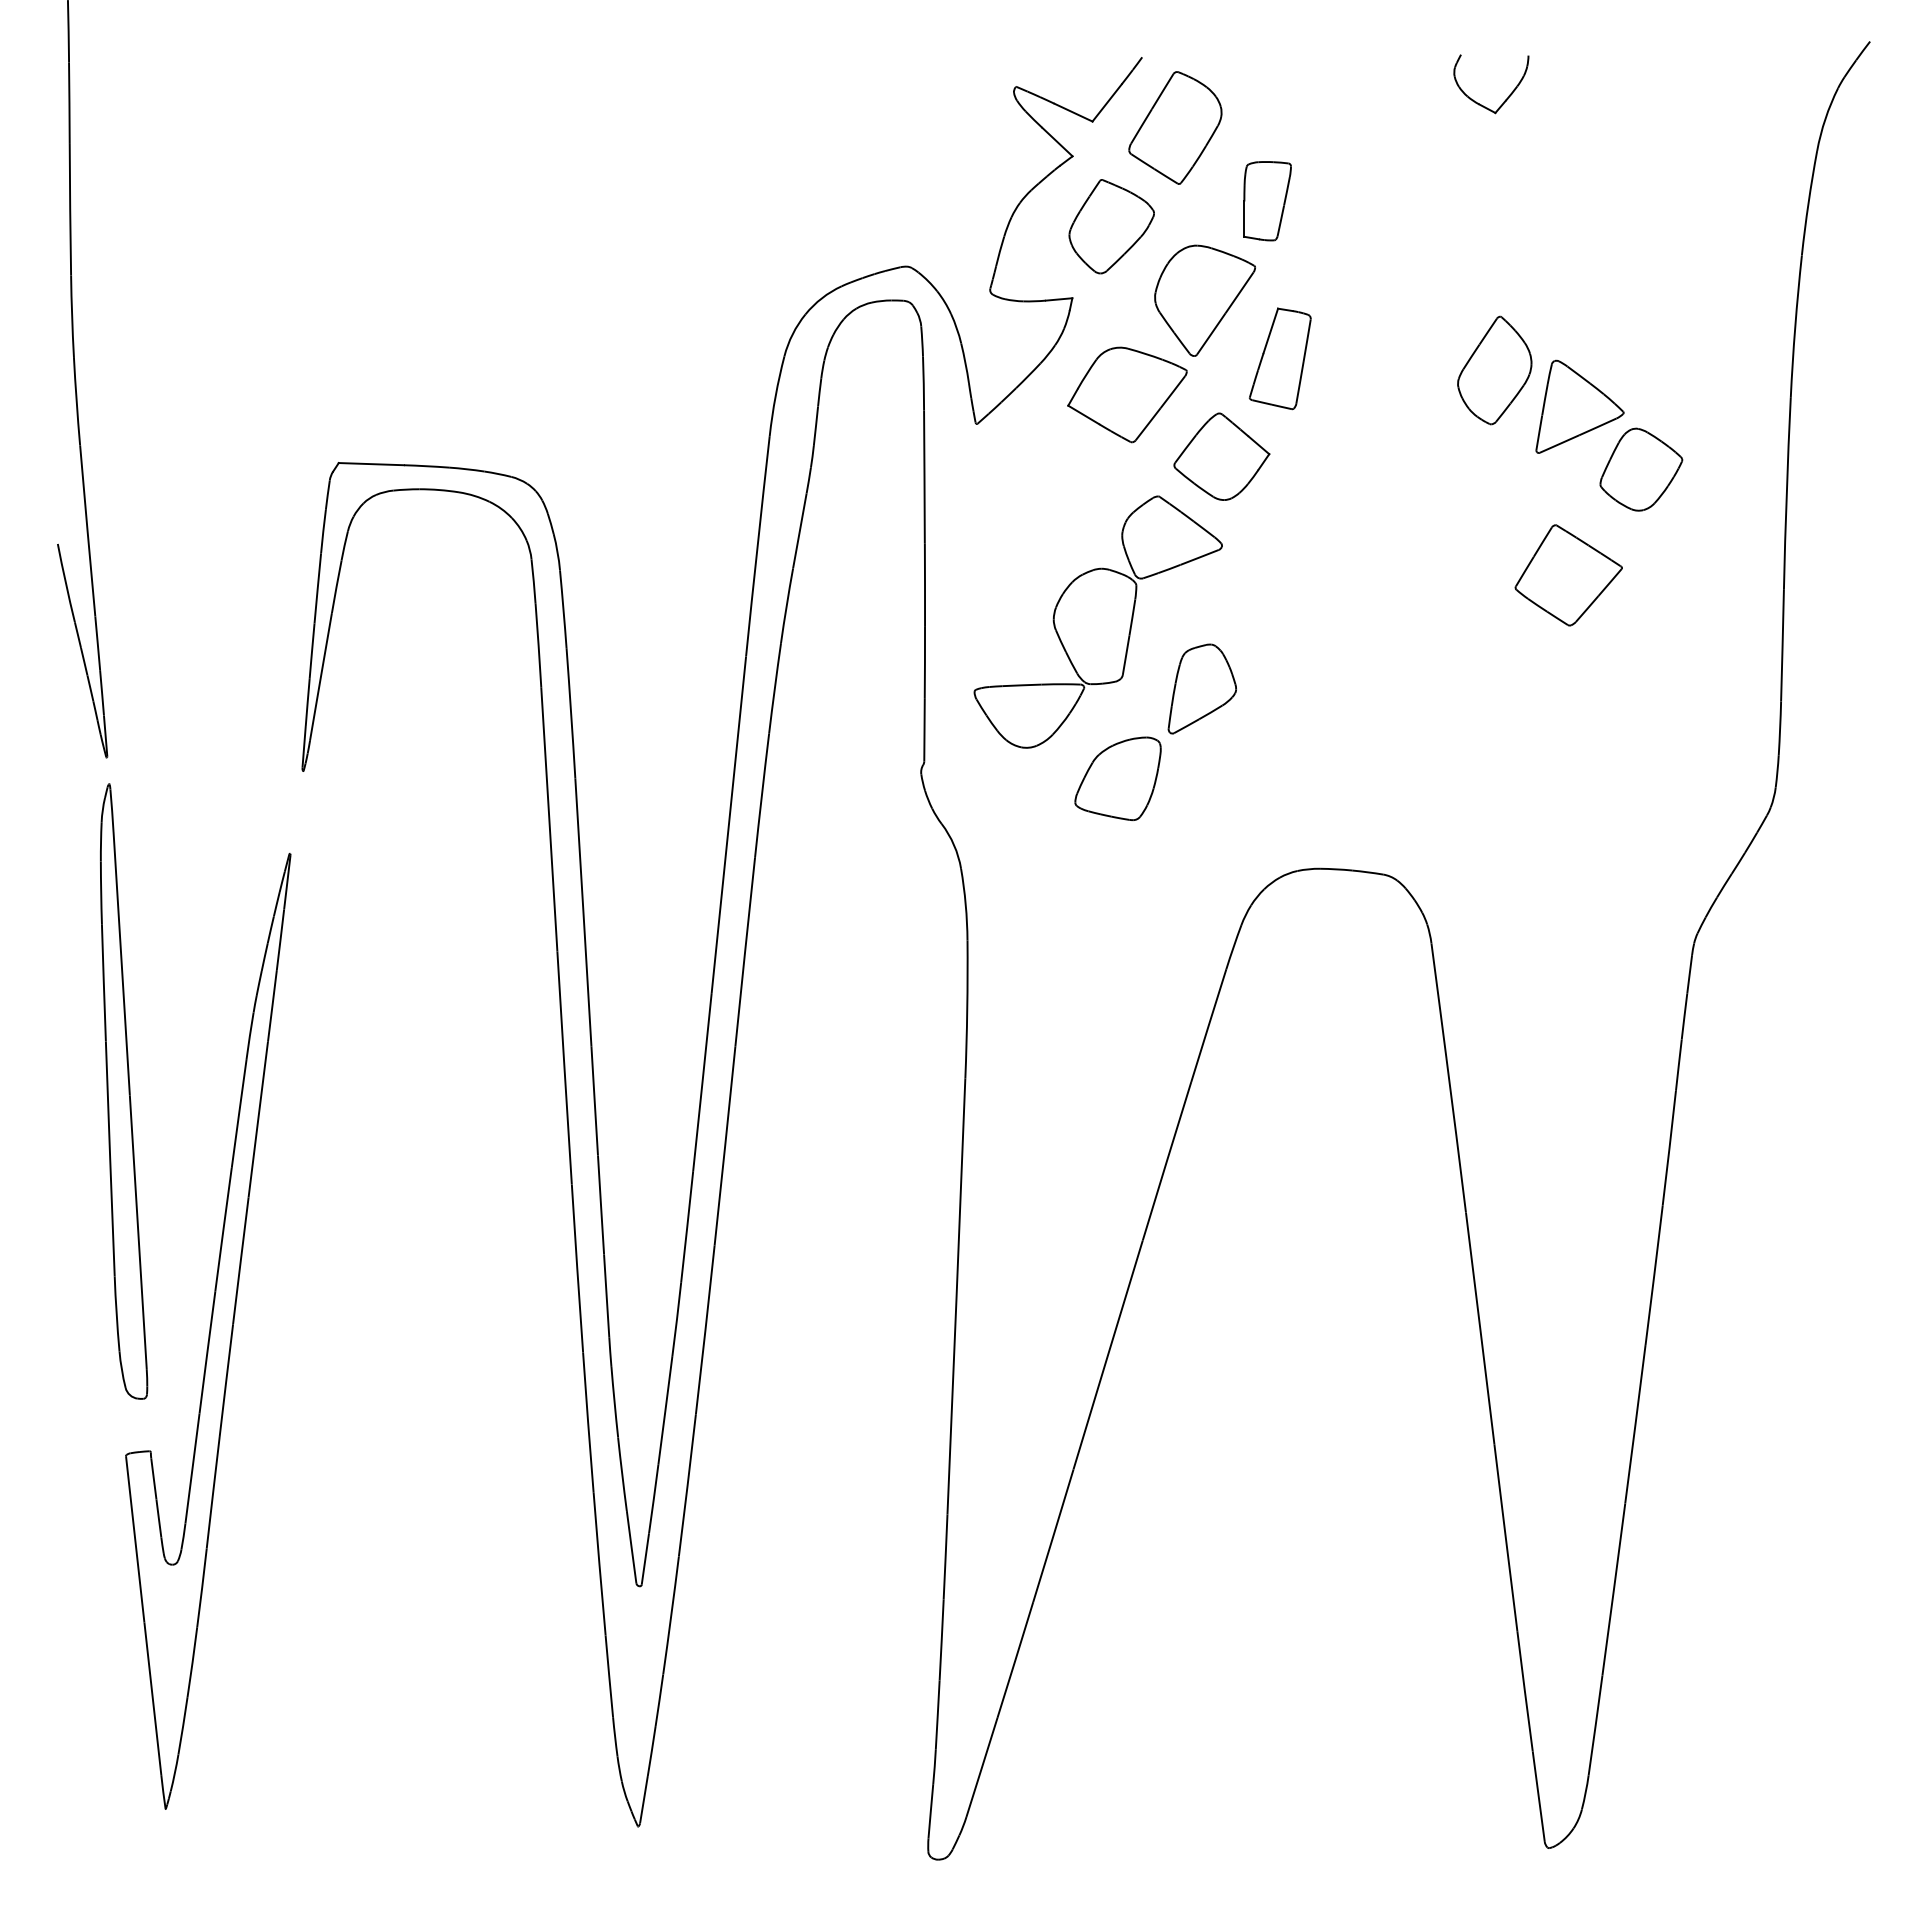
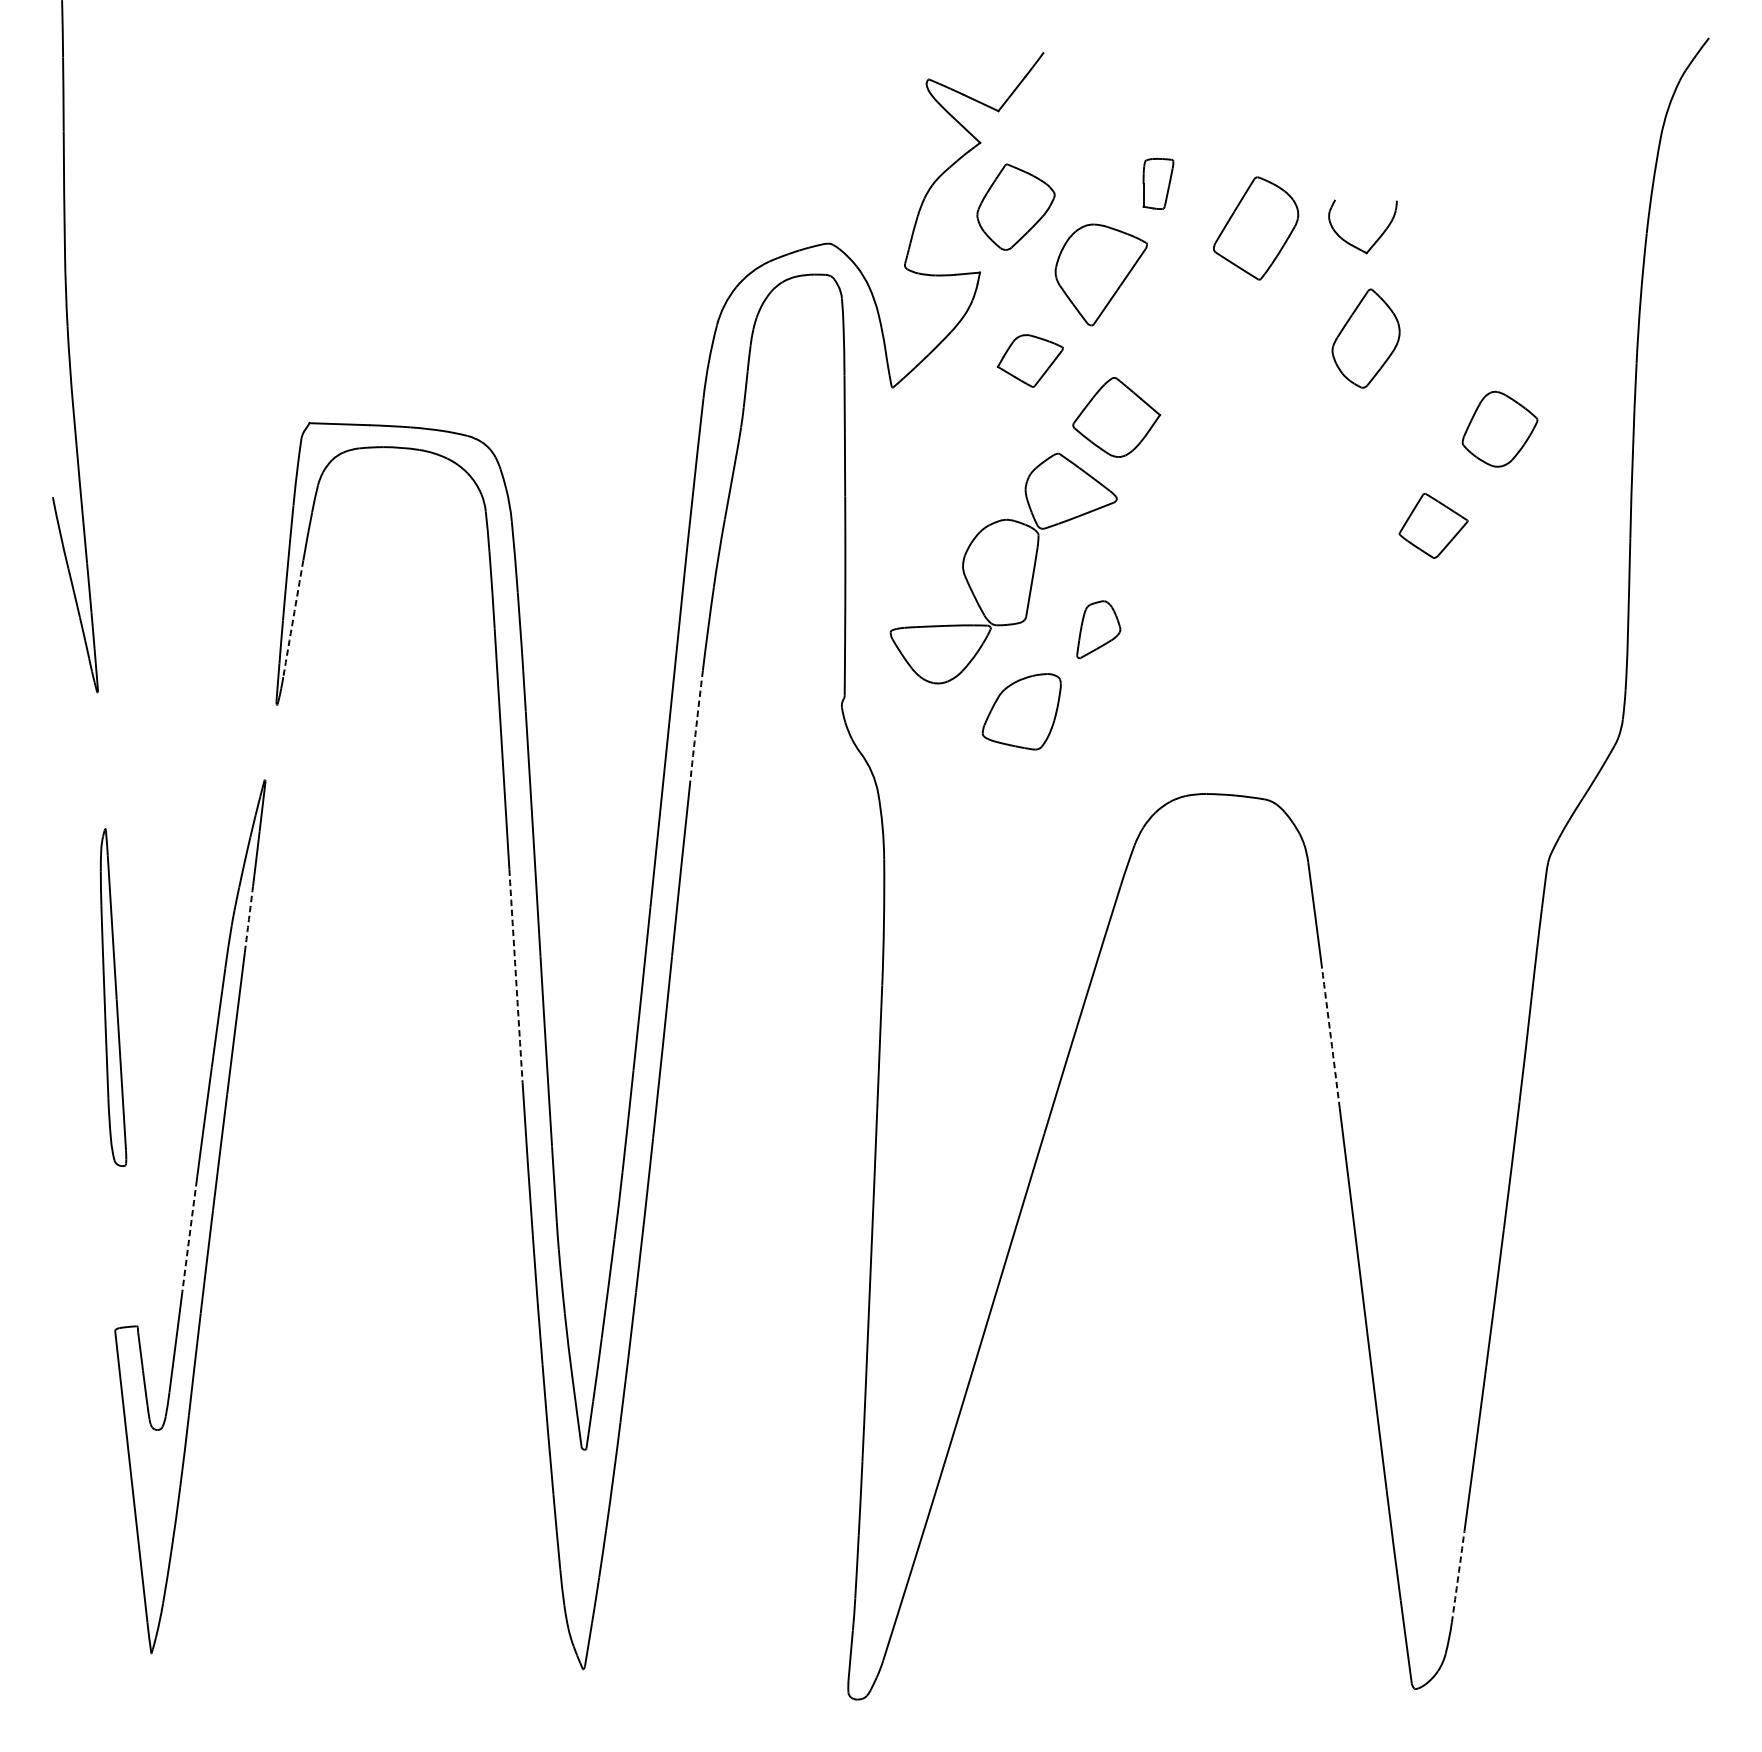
part: (1508, 95) -> (1378, 237), moved
part: (1175, 127) -> (1256, 228), moved
part: (1267, 201) -> (1158, 184), size x0.7
part: (1279, 358) -> (1169, 327), removed
part: (1127, 394) -> (1030, 360), size x0.6
part: (1579, 406) -> (1443, 371), removed
part: (1568, 575) -> (1433, 525), size x0.7
arc: (320, 677) -> (292, 619), solid -> dashed
part: (1201, 688) -> (1098, 629), size x0.7
arc: (761, 795) -> (695, 727), solid -> dashed
arc: (272, 1005) -> (249, 918), solid -> dashed
arc: (564, 1068) -> (515, 976), solid -> dashed
part: (124, 1091) -> (113, 997), size x0.6
arc: (1456, 1135) -> (1331, 1037), solid -> dashed
arc: (207, 1352) -> (189, 1236), solid -> dashed
arc: (1595, 1725) -> (1458, 1576), solid -> dashed

